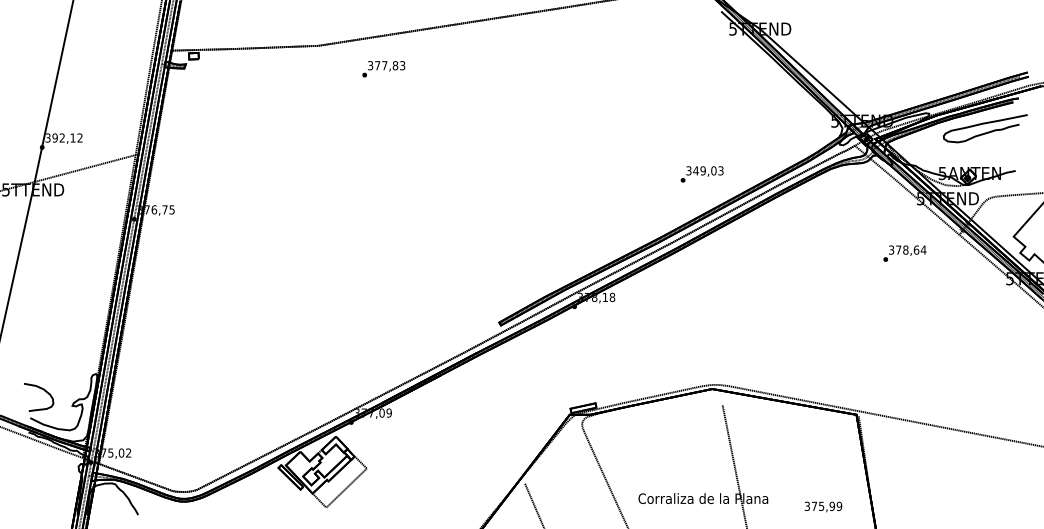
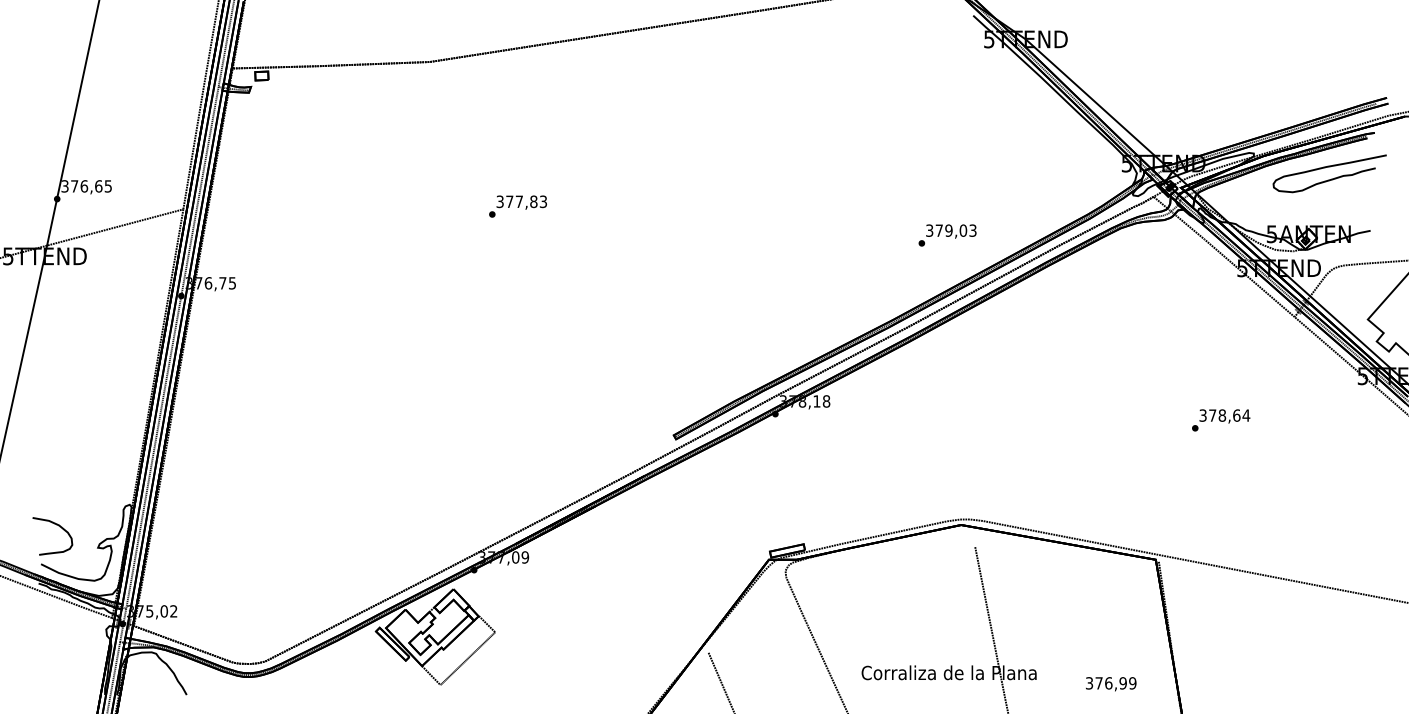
text: (383, 69) -> (517, 206), moved
text: (66, 138) -> (90, 186), 392,12 -> 376,65
text: (696, 170) -> (939, 230), 349,03 -> 379,03
text: (905, 253) -> (1221, 420), moved
text: (821, 506) -> (1108, 683), 375,99 -> 376,99

